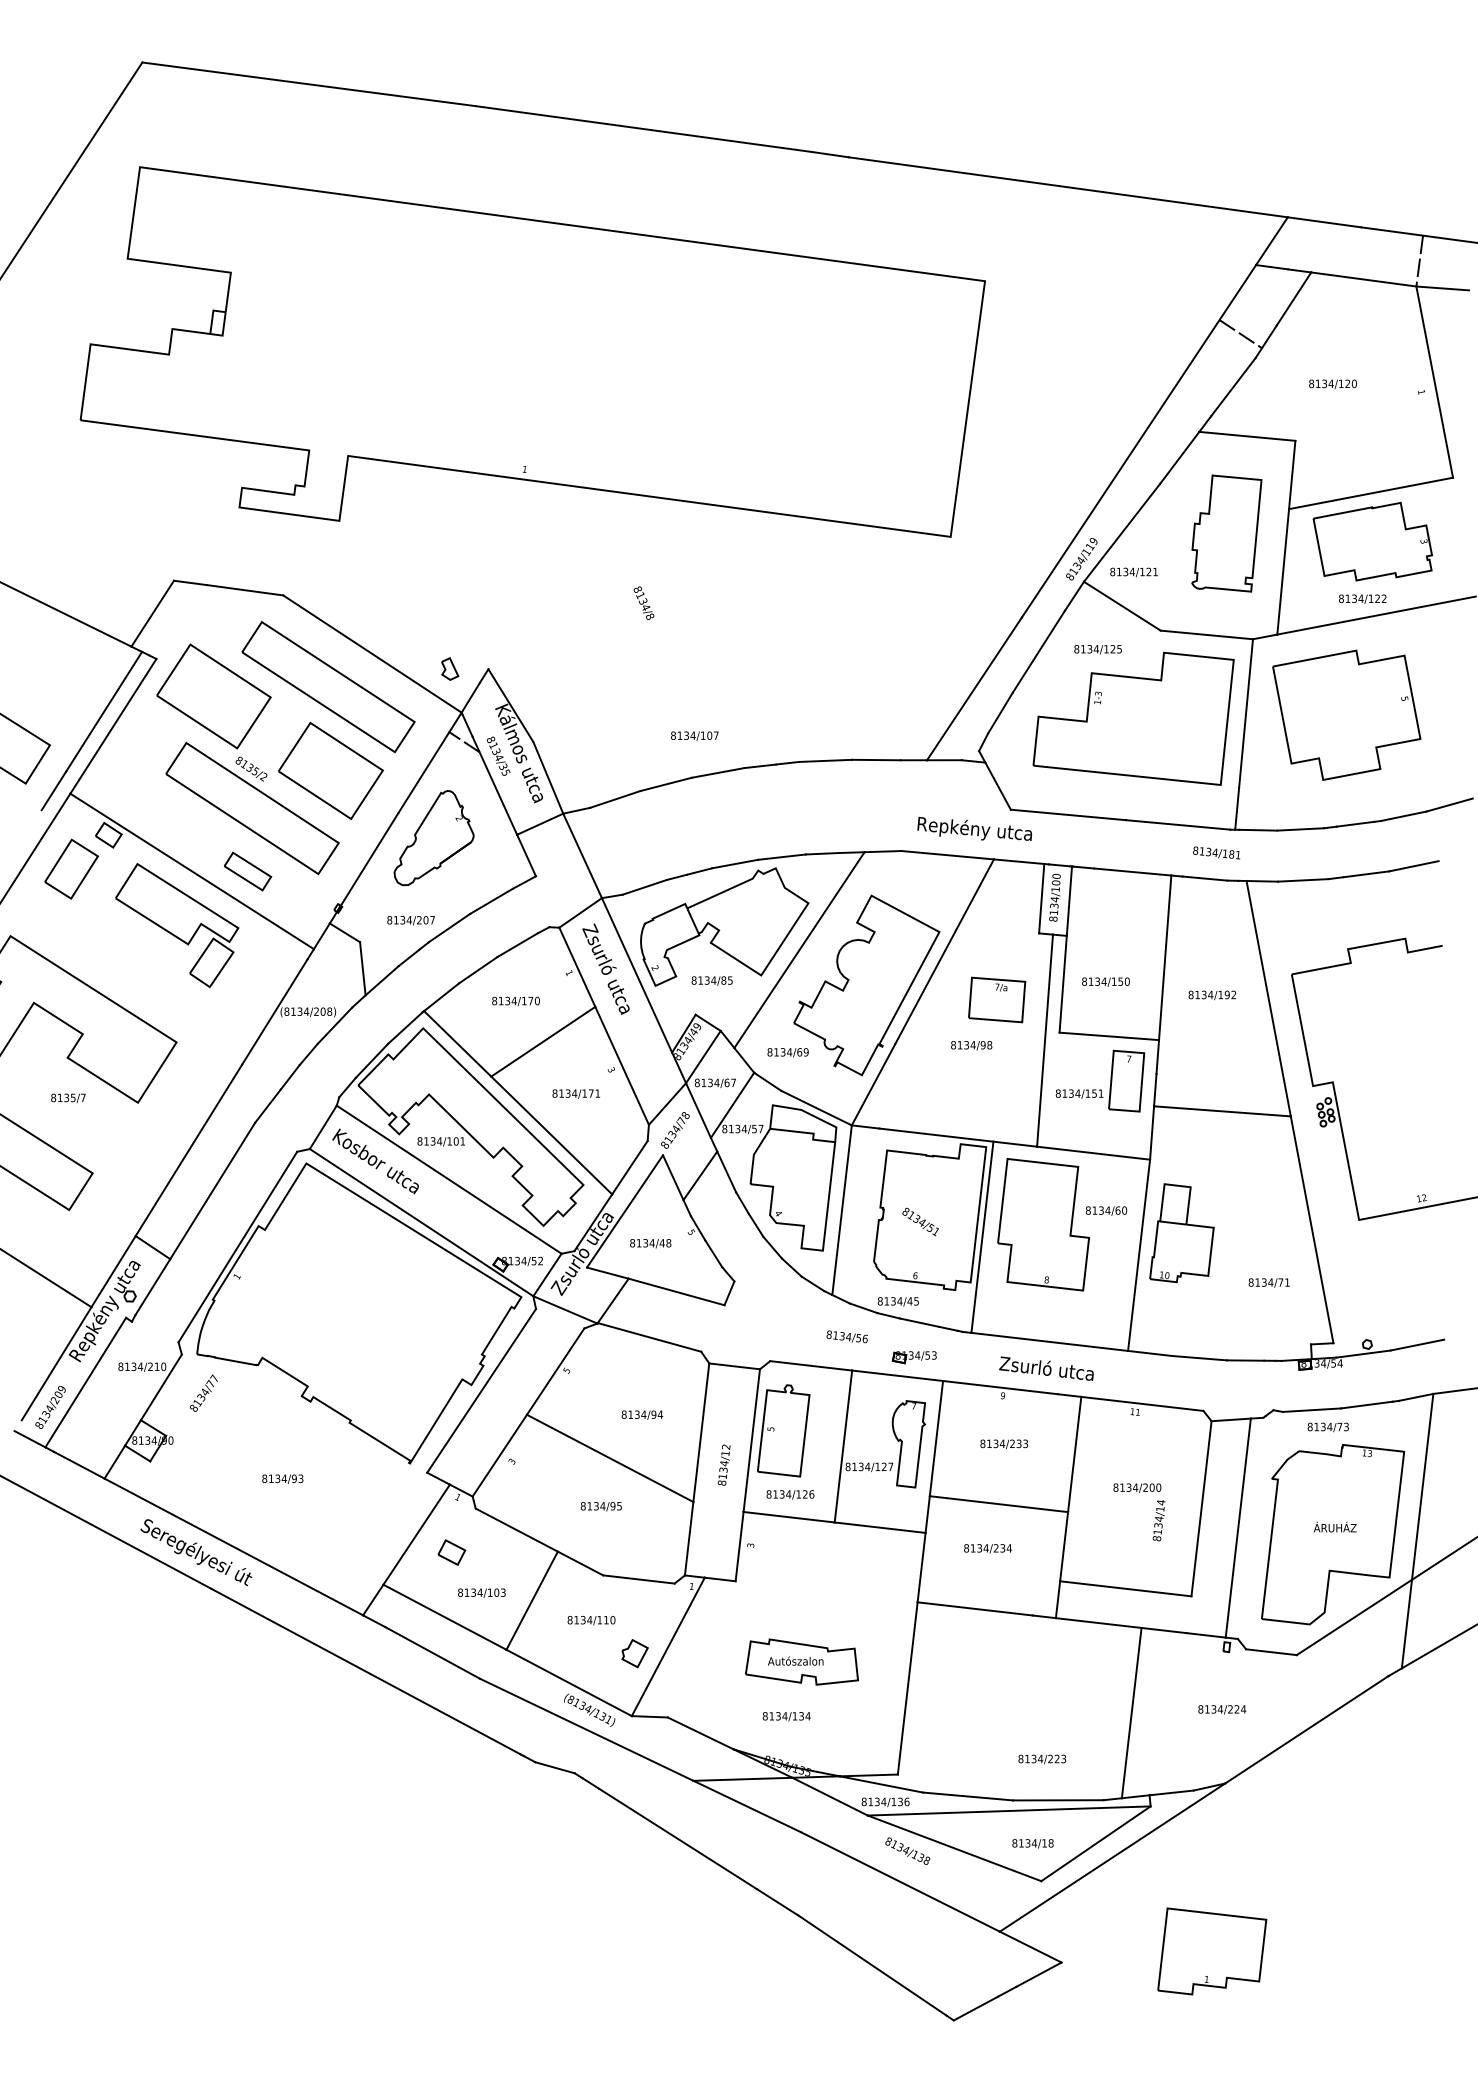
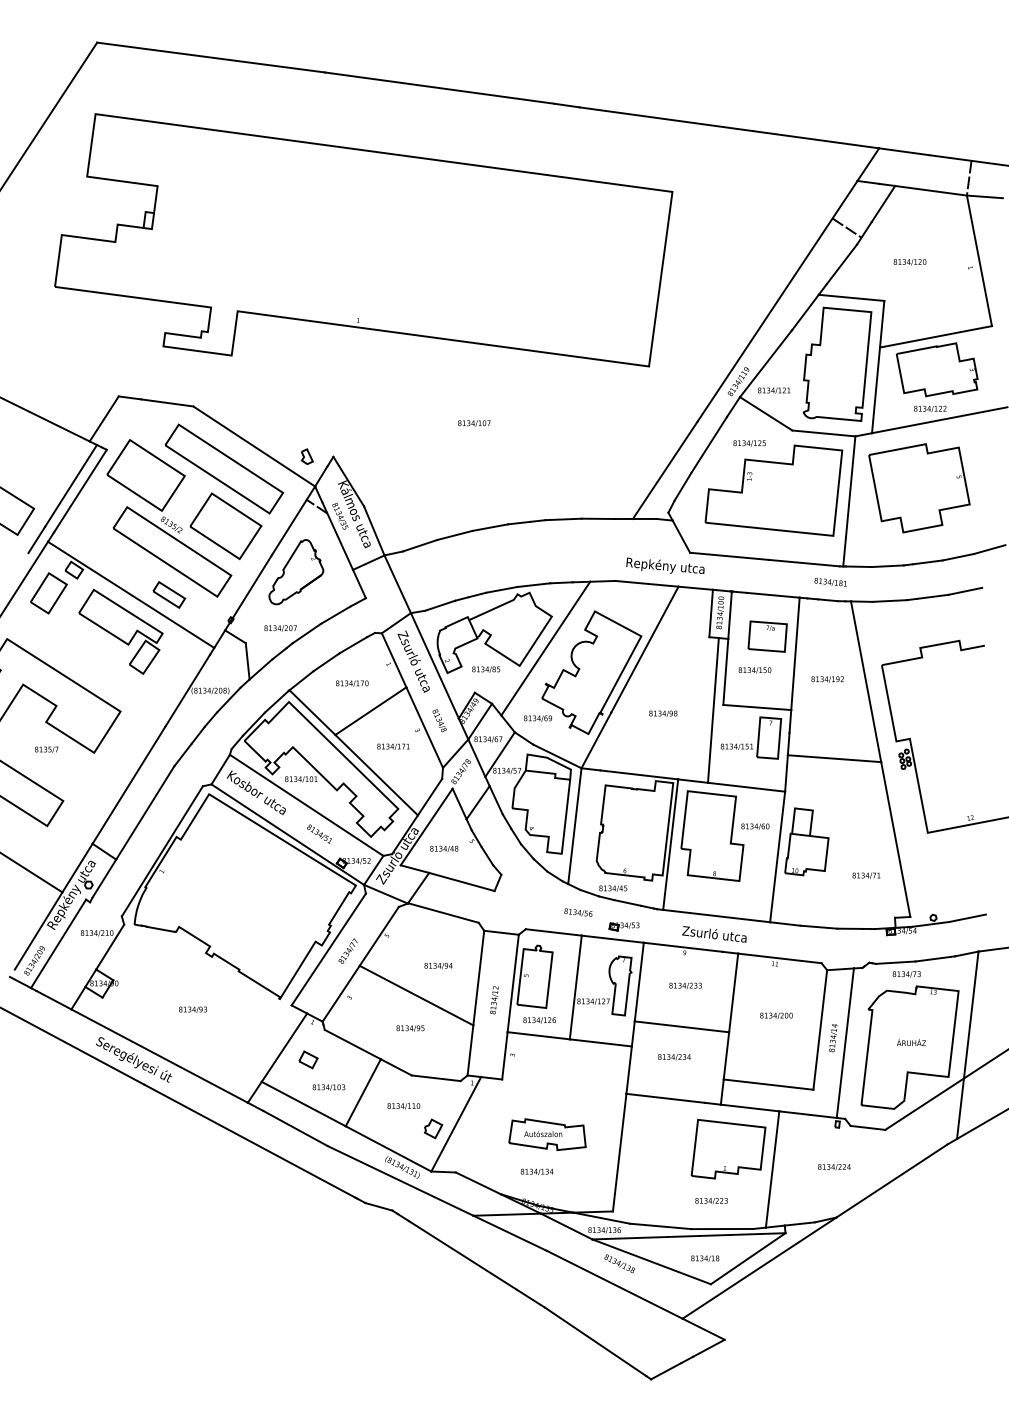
part: (1226, 532) -> (837, 363), size x1.43
text: (643, 602) -> (439, 720), moved
text: (695, 736) -> (474, 423), moved
part: (996, 999) -> (767, 636), moved
text: (920, 1220) -> (319, 833), moved
text: (202, 1392) -> (347, 950), moved
text: (1159, 1521) -> (833, 1038), moved
part: (1212, 1950) -> (728, 1148), moved

